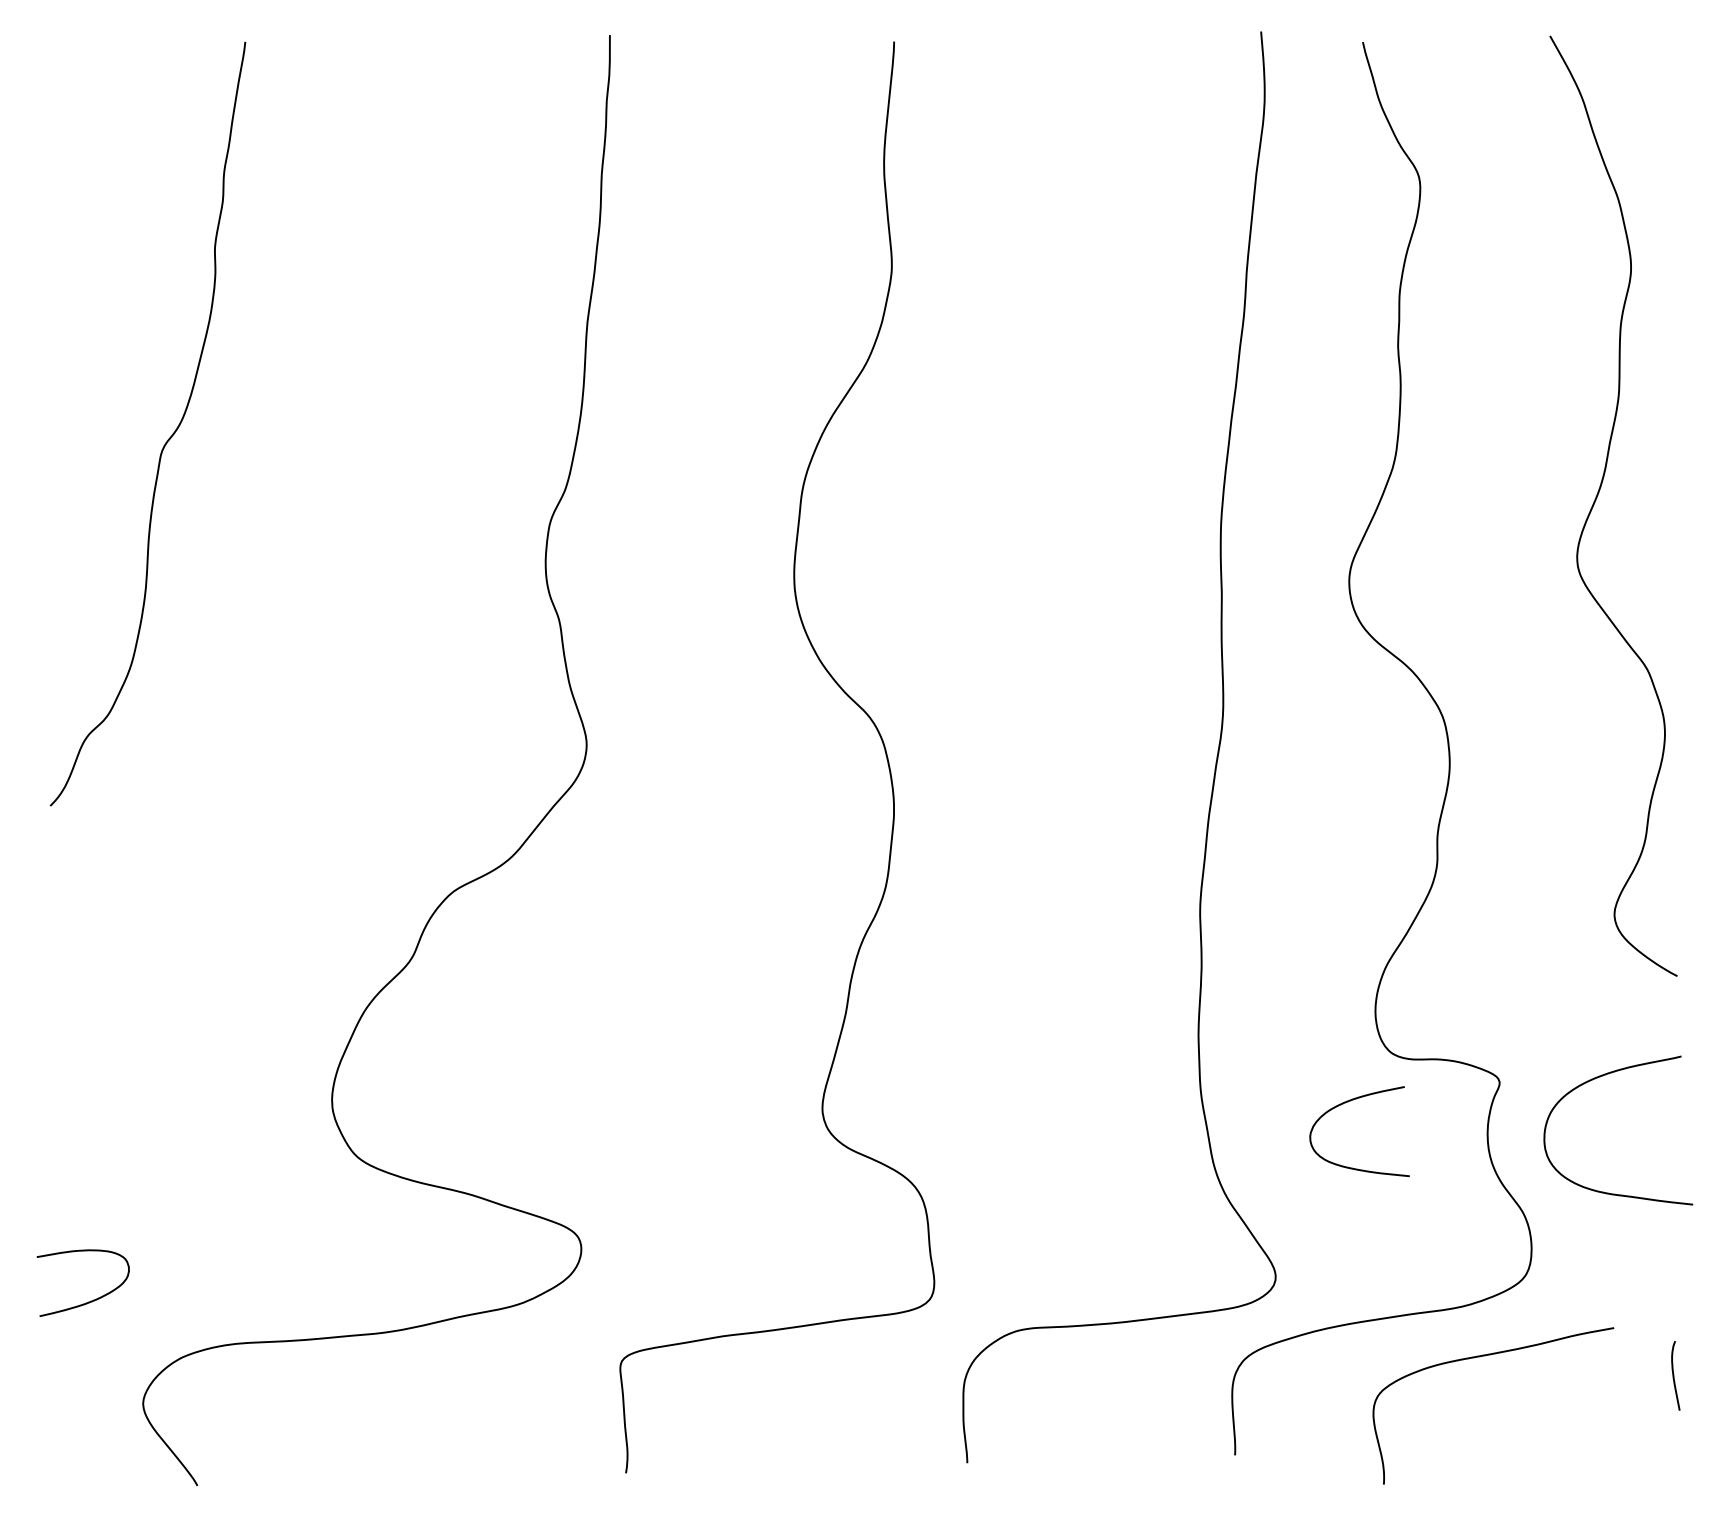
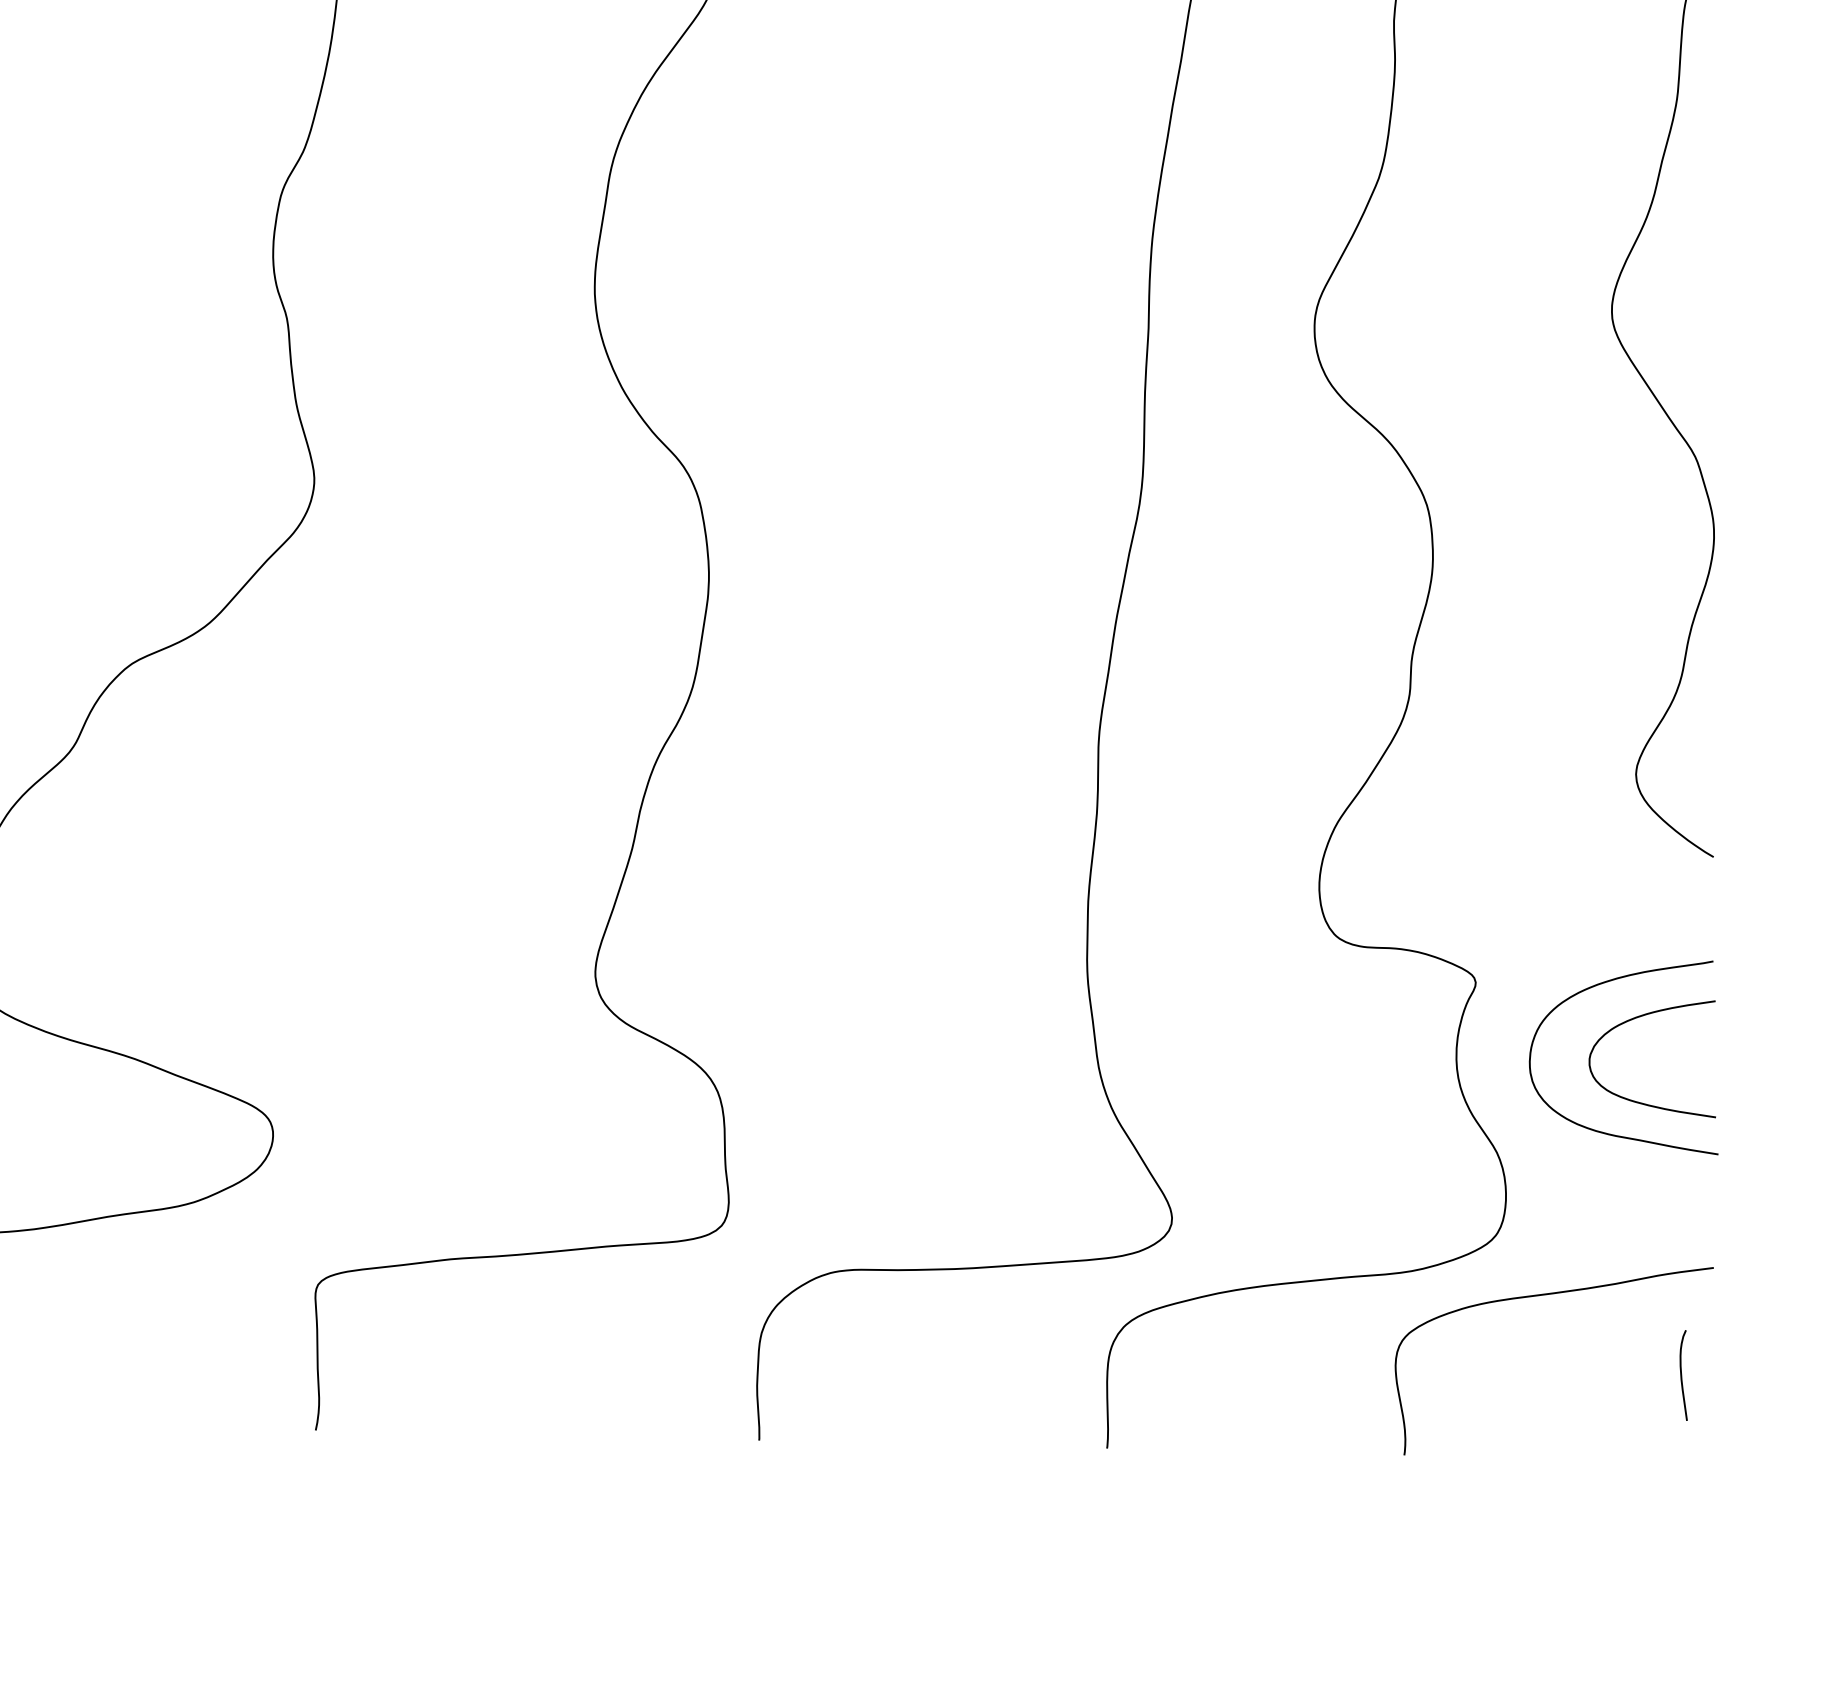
curve: (1348, 1102) -> (1641, 1017), moved
curve: (1485, 1356) -> (1544, 1296), moved

